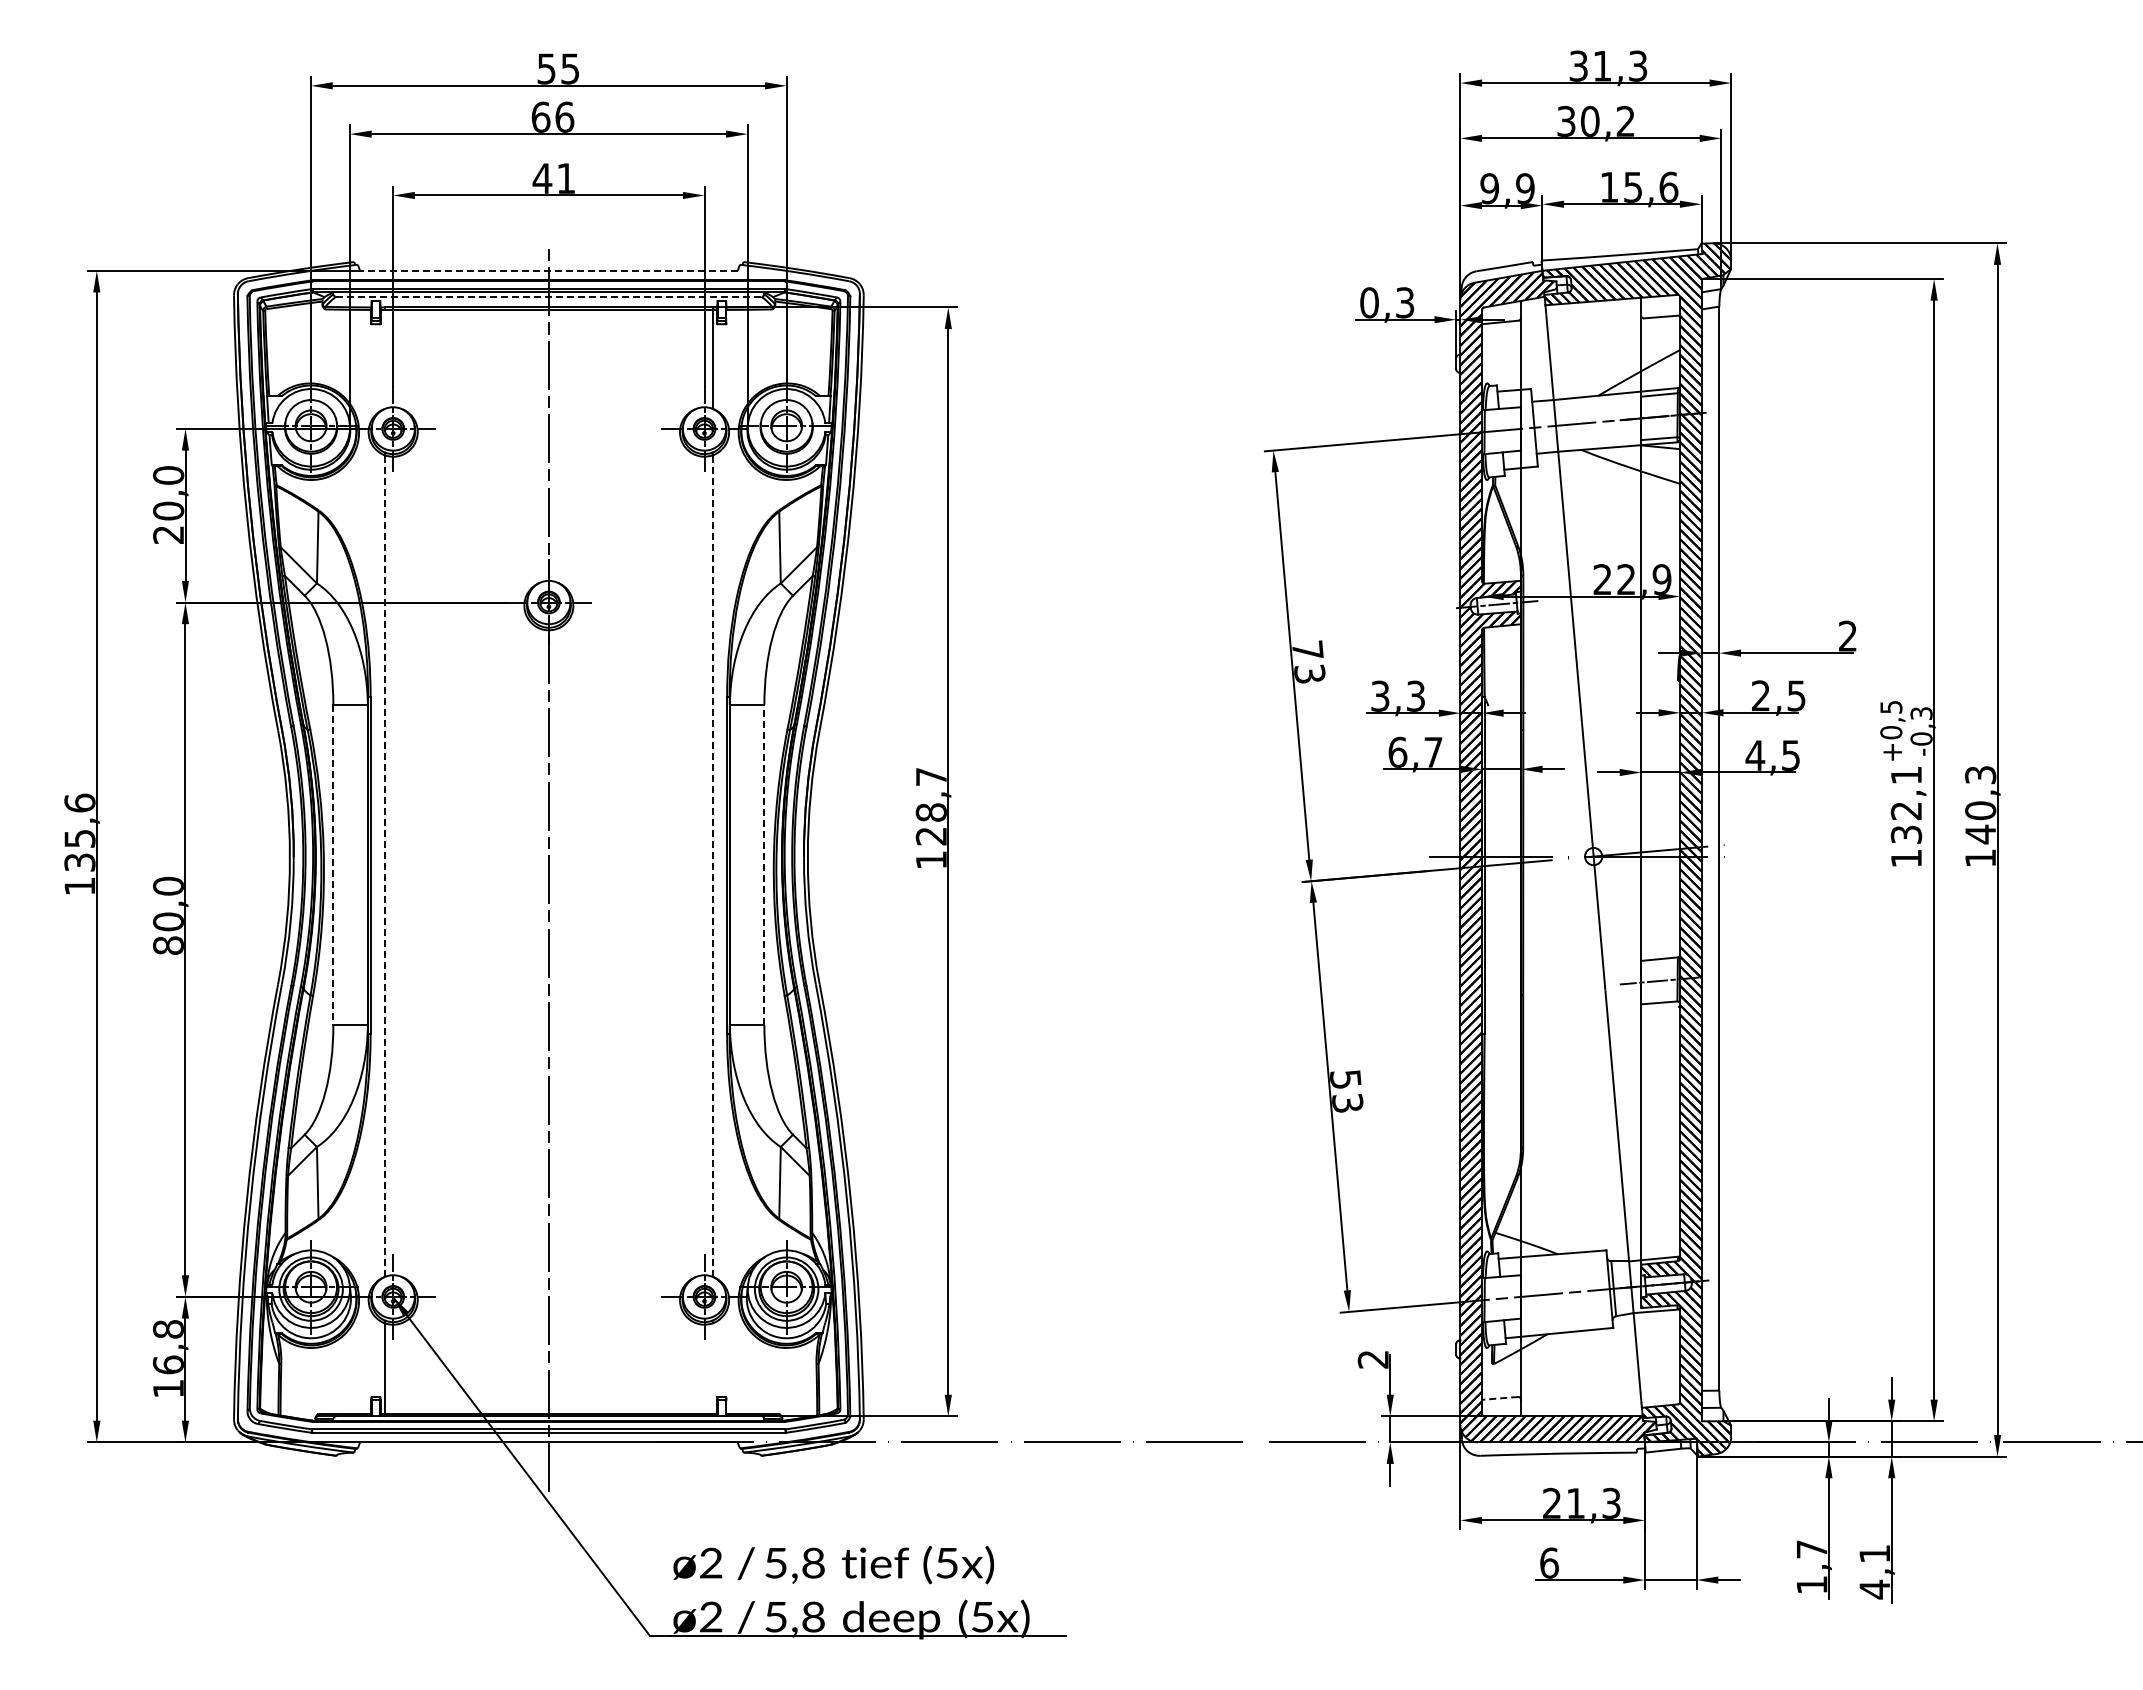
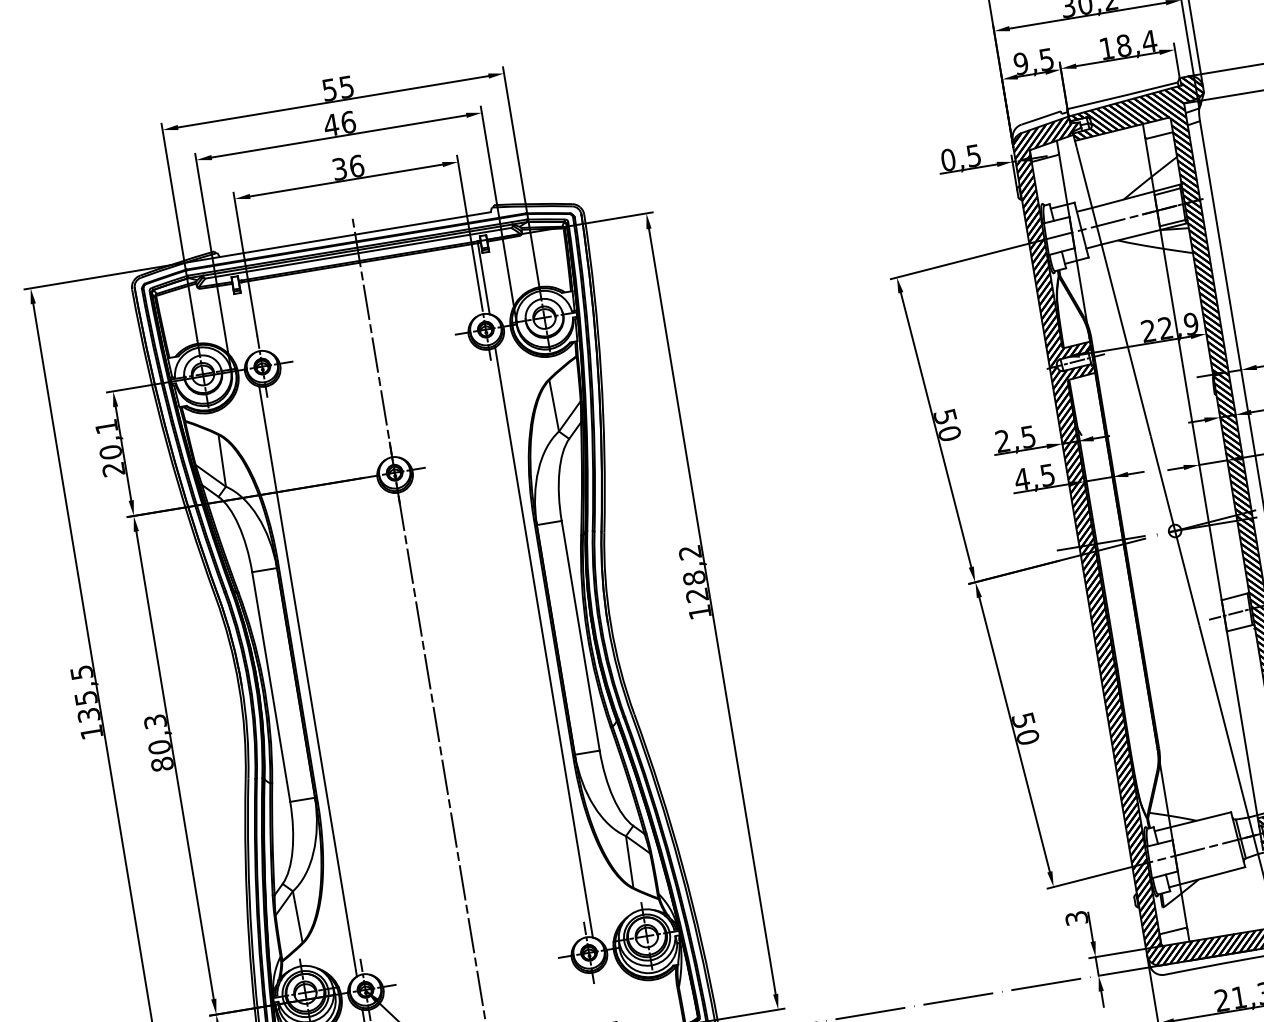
text: (540, 116) -> (330, 124), 66 -> 46
text: (553, 178) -> (347, 167), 41 -> 36
text: (1651, 186) -> (1137, 43), 15,6 -> 18,4
text: (1525, 188) -> (1046, 59), 9,9 -> 9,5
line: (548, 270) -> (355, 234), dashed -> solid
line: (548, 296) -> (358, 253), dashed -> solid
text: (1405, 302) -> (974, 155), 0,3 -> 0,5
text: (168, 475) -> (106, 426), 20,0 -> 20,1
text: (1308, 661) -> (947, 424), 73 -> 50
text: (1397, 695) -> (1015, 438), 3,3 -> 2,5
text: (1414, 751) -> (1033, 476), 6,7 -> 4,5
text: (930, 777) -> (689, 553), 128,7 -> 128,2
text: (79, 802) -> (81, 672), 135,6 -> 135,5
line: (333, 865) -> (271, 687), dashed -> solid
line: (764, 865) -> (580, 635), dashed -> solid
line: (384, 866) -> (308, 681), dashed -> solid
line: (713, 866) -> (544, 642), dashed -> solid
text: (168, 885) -> (155, 721), 80,0 -> 80,3
text: (1347, 1102) -> (1027, 736), 53 -> 50
text: (1373, 1359) -> (1076, 918), 2 -> 3
line: (1499, 1398) -> (1171, 931), dashed -> solid

